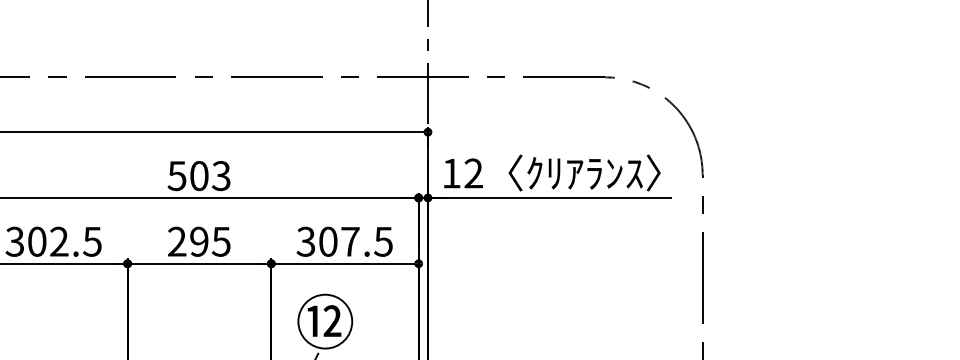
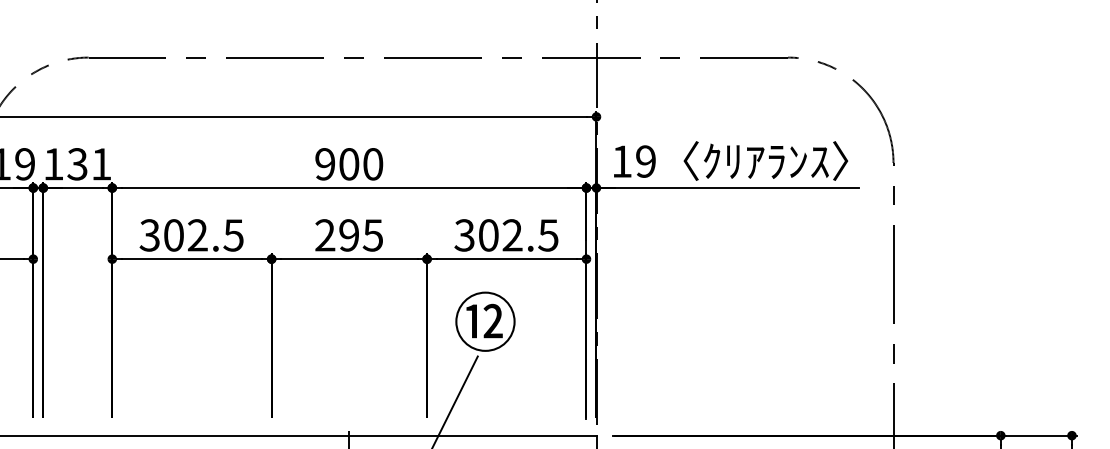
text: (473, 173) -> (645, 161), 12 -> 19
text: (198, 176) -> (348, 164), 503 -> 900
text: (350, 241) -> (512, 235), 307.5 -> 302.5

